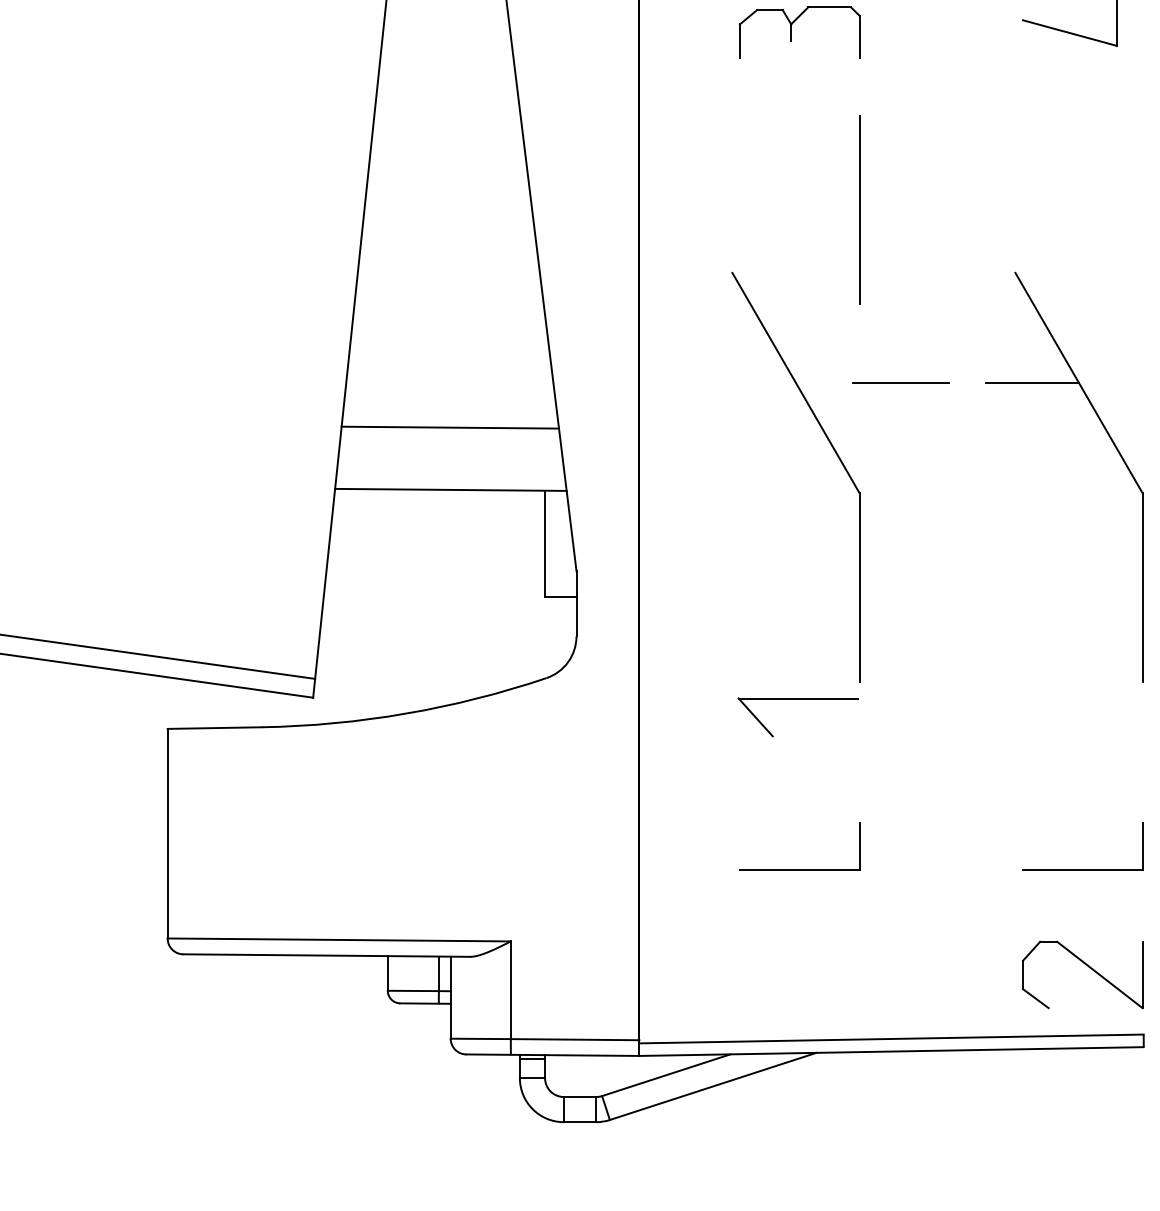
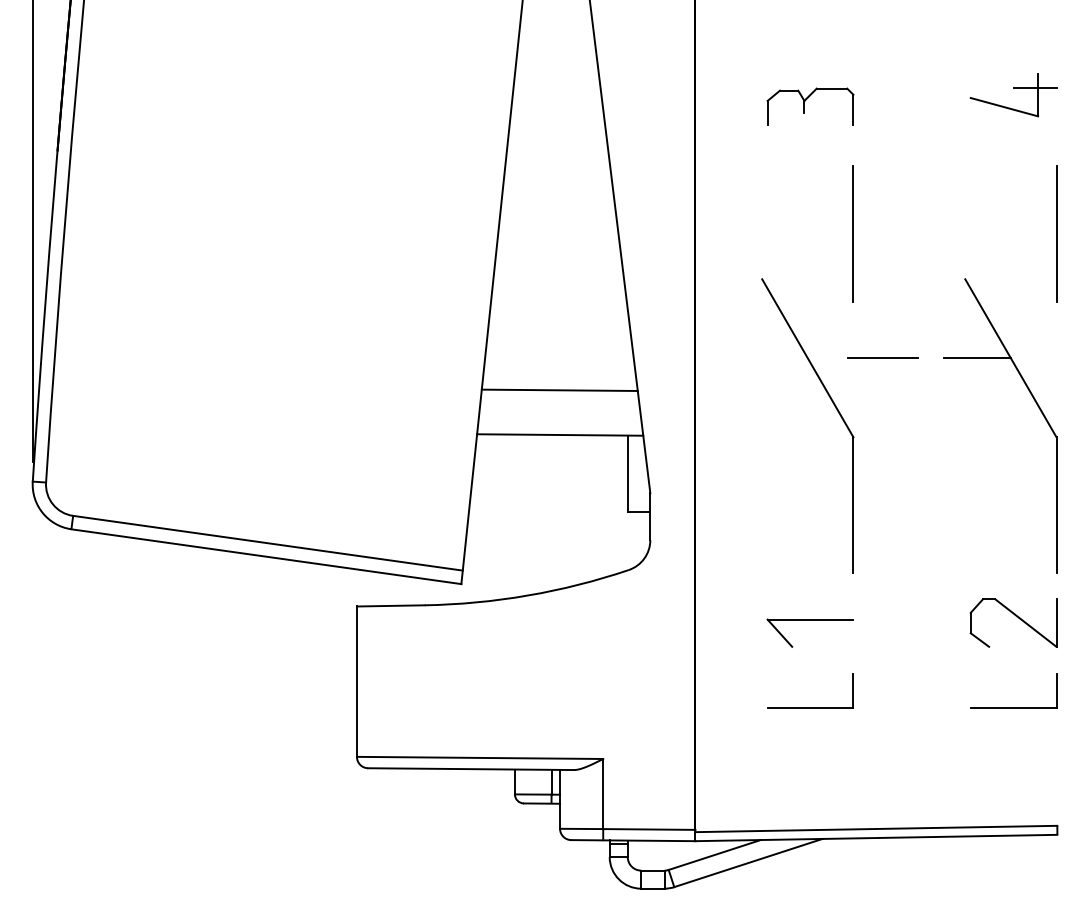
line: (1111, 5) -> (1034, 87), added
line: (1142, 209) -> (1056, 233), added
part: (796, 699) -> (809, 620), moved
part: (1085, 965) -> (1015, 616), moved

